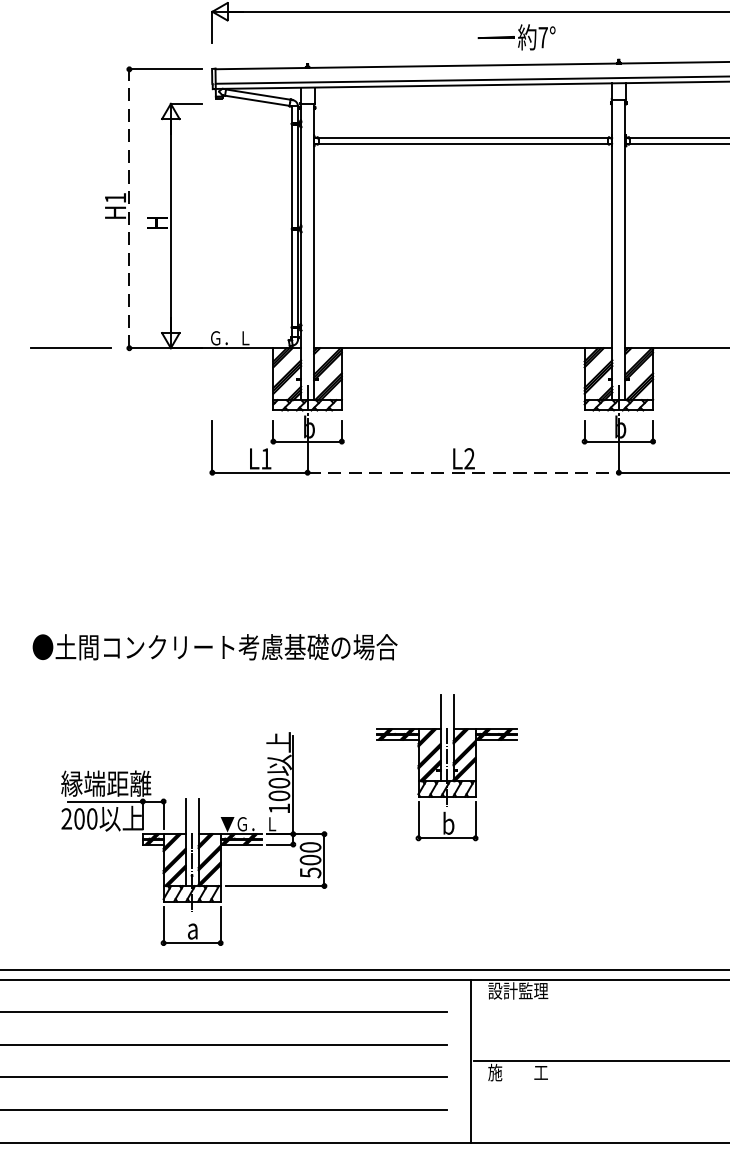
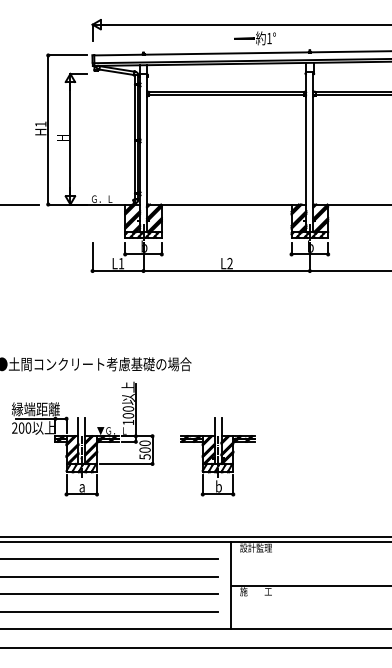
text: (543, 37) -> (269, 38), 7° -> 1°
line: (129, 207) -> (48, 129), dashed -> solid
line: (464, 473) -> (227, 271), dashed -> solid
part: (446, 767) -> (217, 456), moved
part: (193, 838) -> (82, 438), moved

